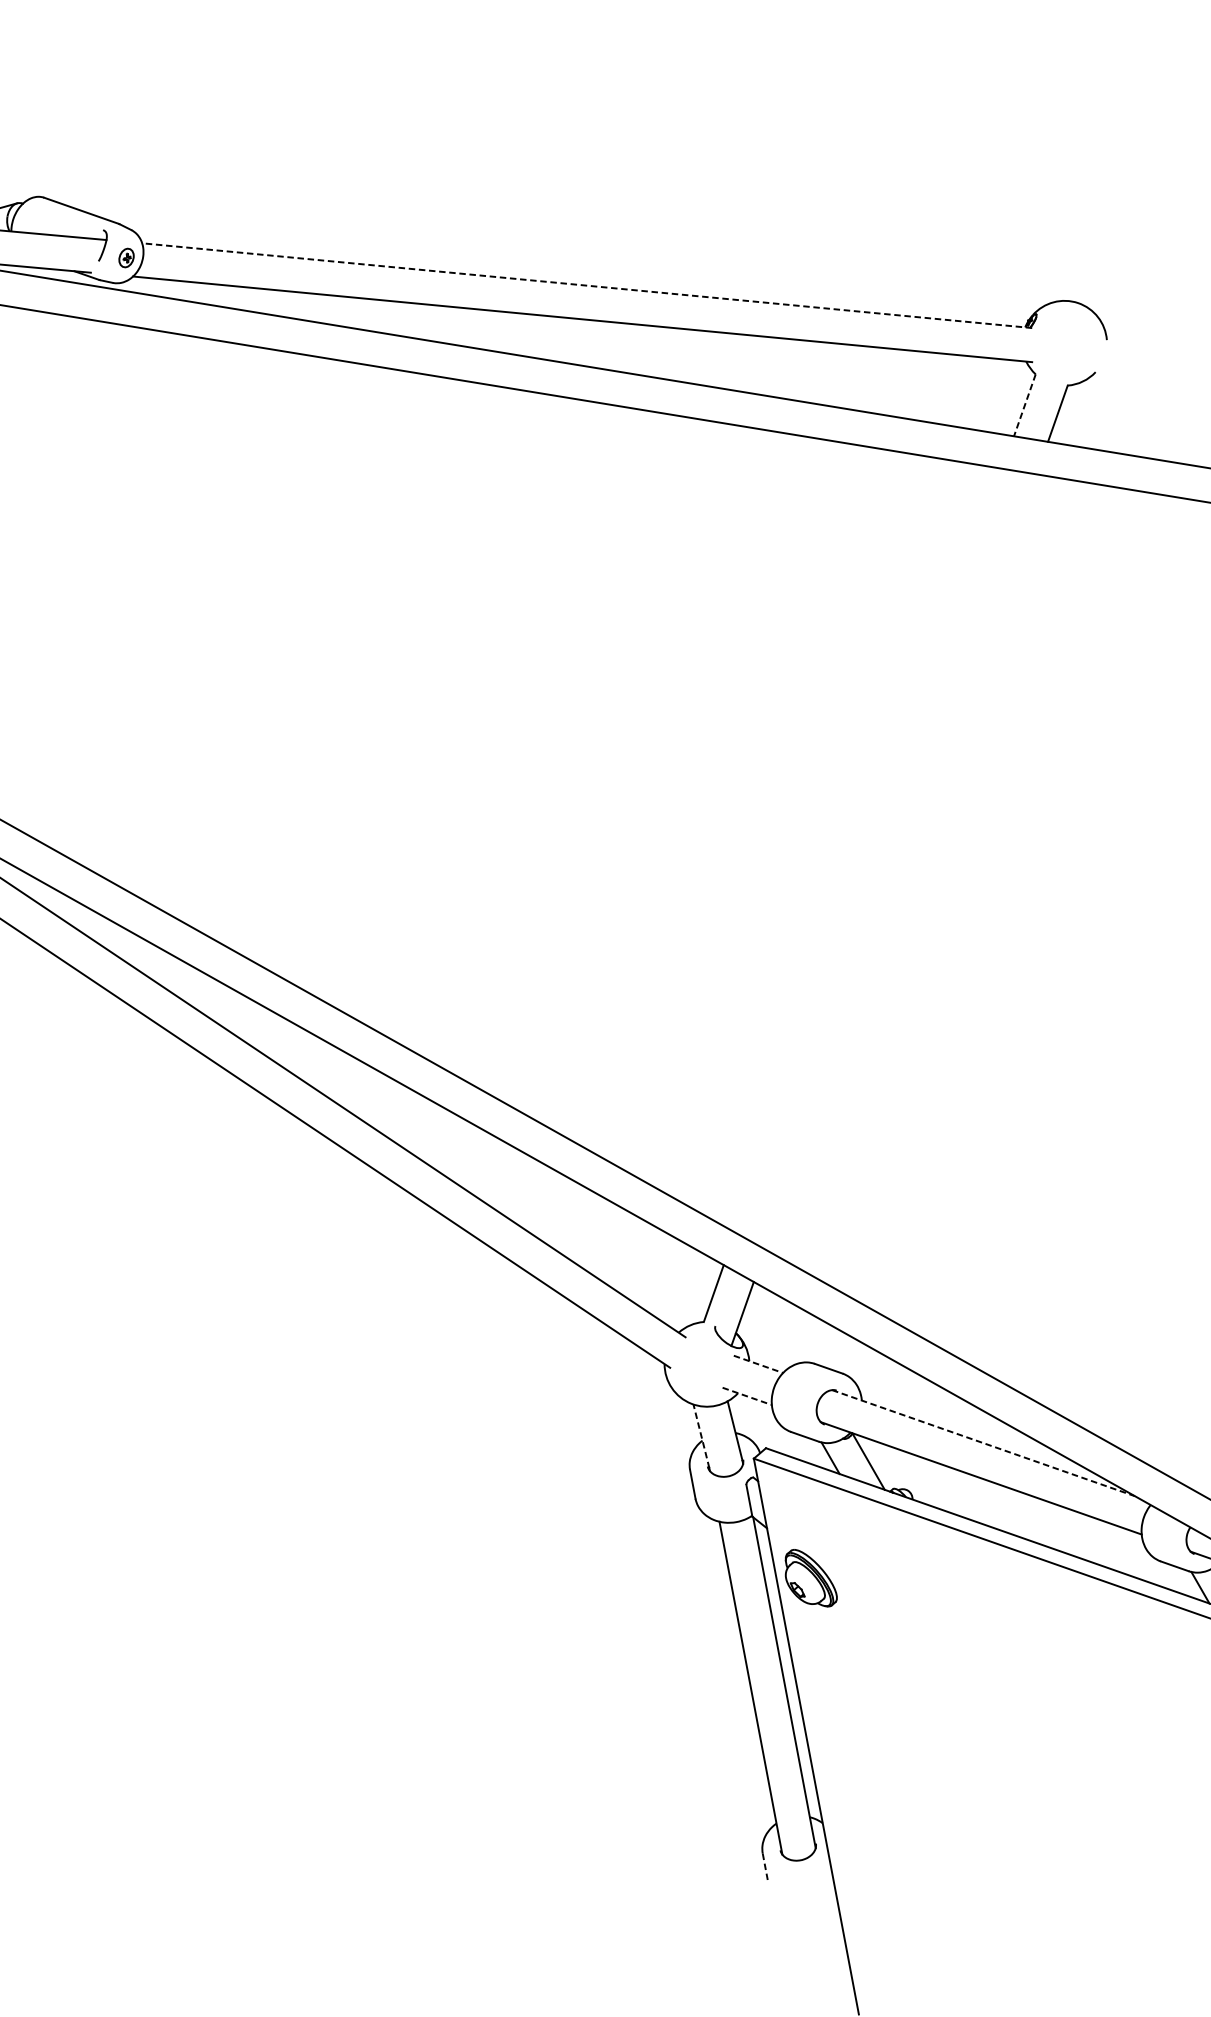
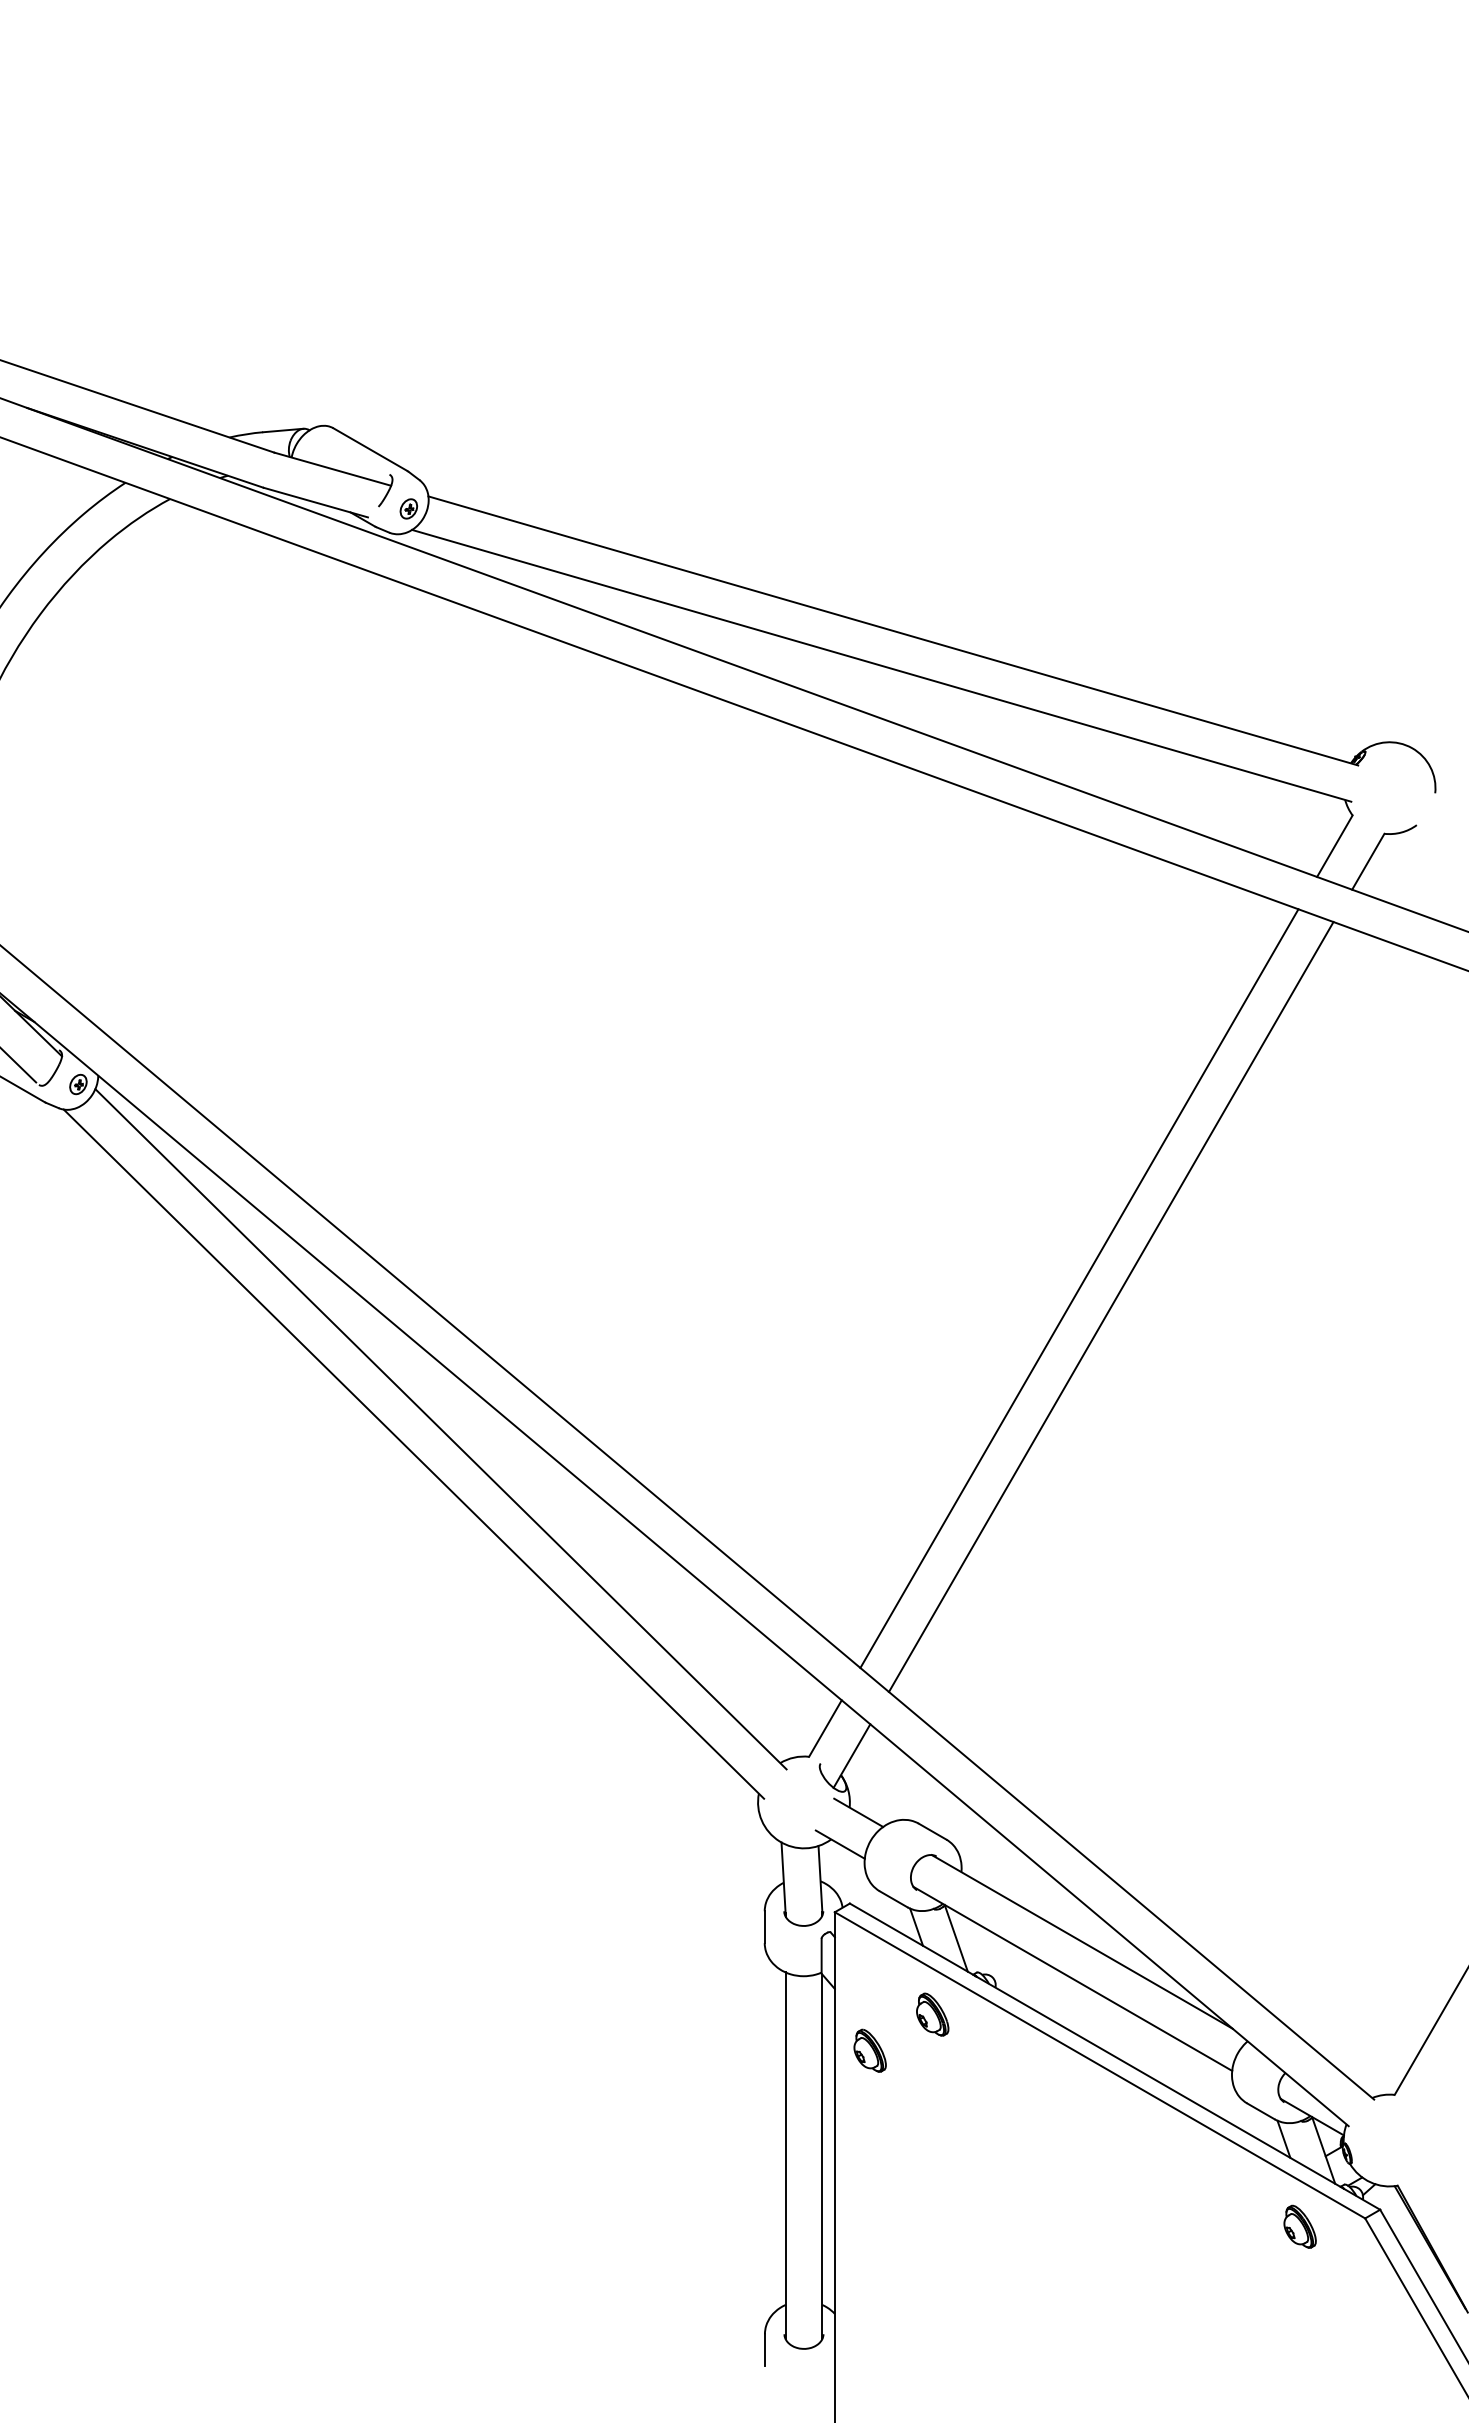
line: (587, 285) -> (893, 630), dashed -> solid
line: (1024, 405) -> (1334, 846), dashed -> solid
line: (868, 850) -> (1079, 1288), added
line: (900, 861) -> (1110, 1306), added
line: (759, 1364) -> (859, 1813), dashed -> solid
line: (747, 1396) -> (840, 1844), dashed -> solid
line: (701, 1435) -> (783, 1877), dashed -> solid
line: (983, 1442) -> (1082, 1941), dashed -> solid
part: (860, 1534) -> (932, 2014), added
part: (809, 1578) -> (869, 2050), size x0.62
line: (765, 1868) -> (764, 2350), dashed -> solid

